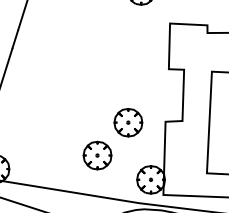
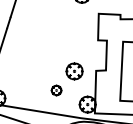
part: (97, 155) -> (56, 90), size x0.6

